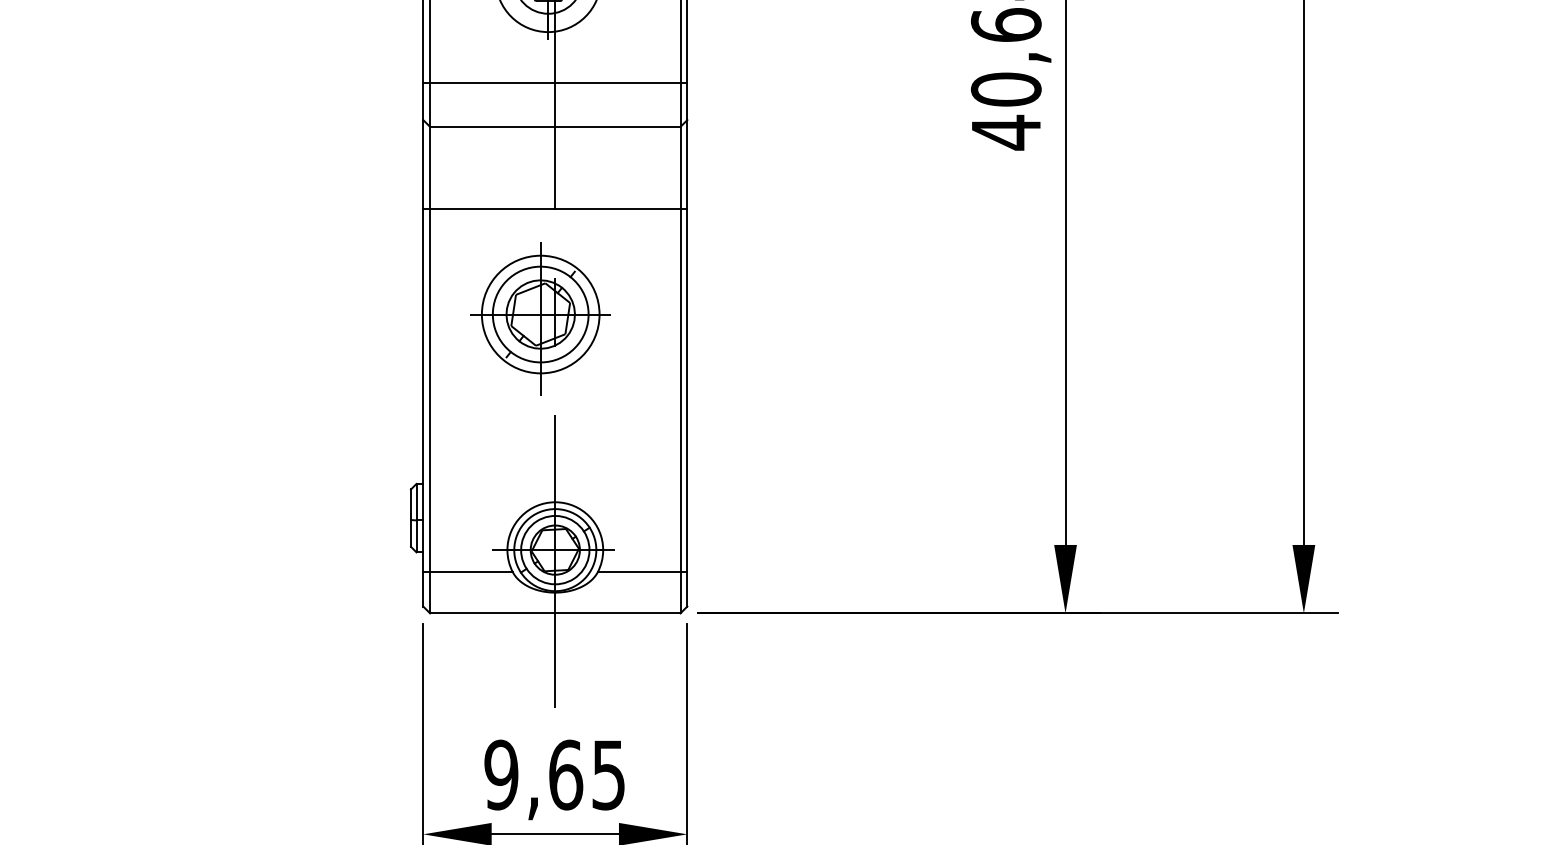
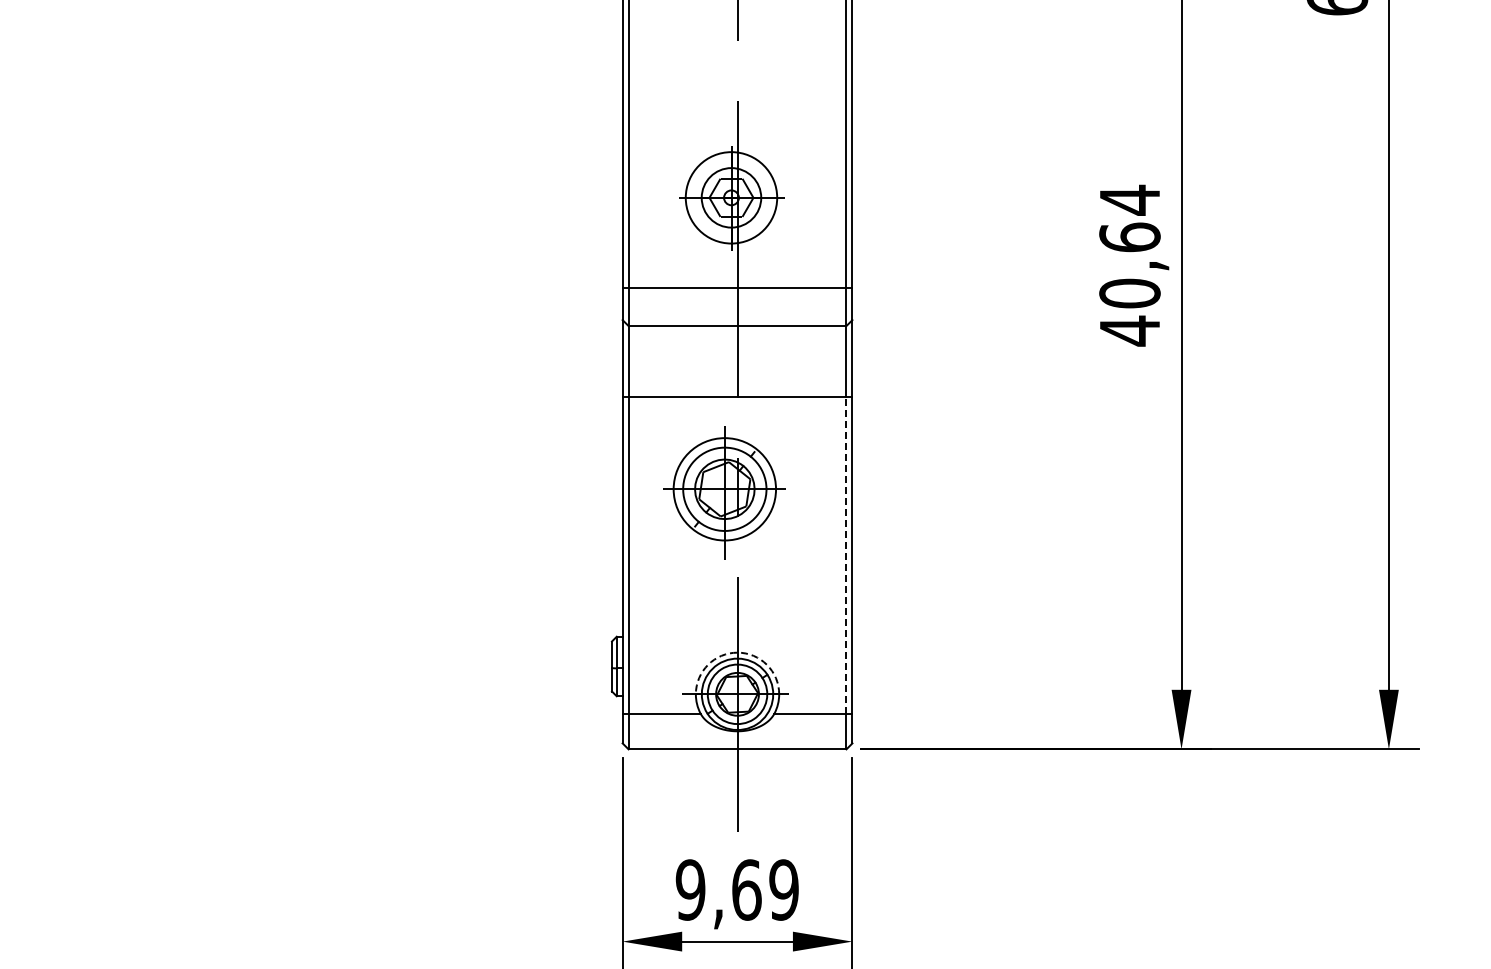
line: (680, 390) -> (846, 555), solid -> dashed
arc: (555, 502) -> (737, 652), solid -> dashed
text: (608, 774) -> (783, 889), 9,65 -> 9,69

